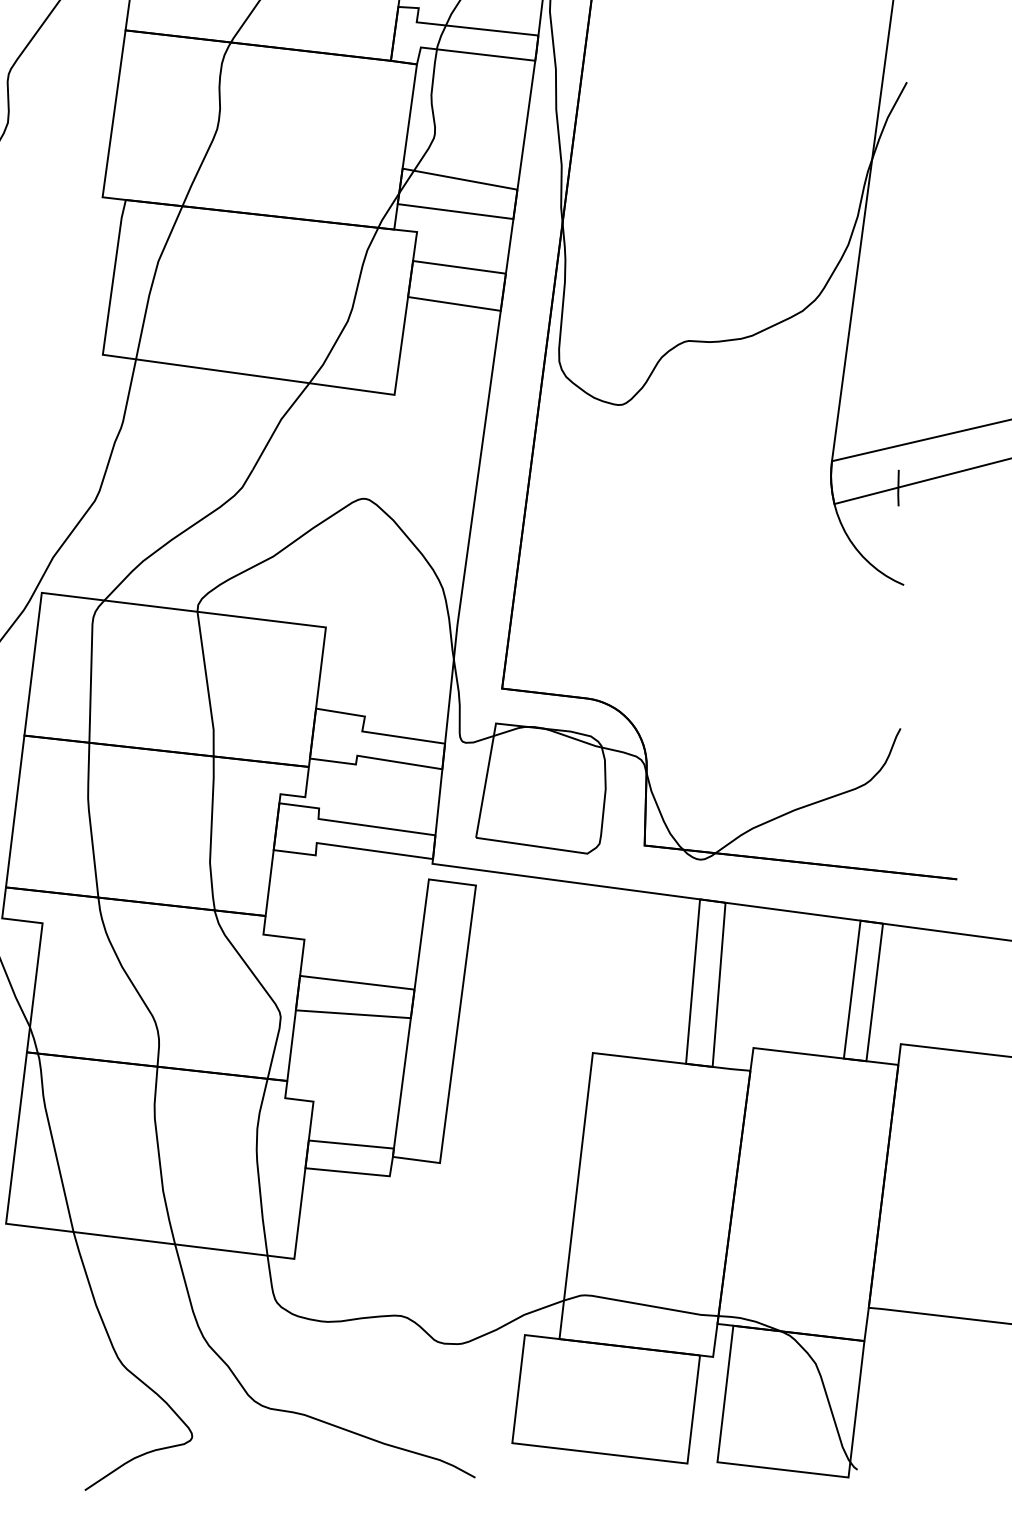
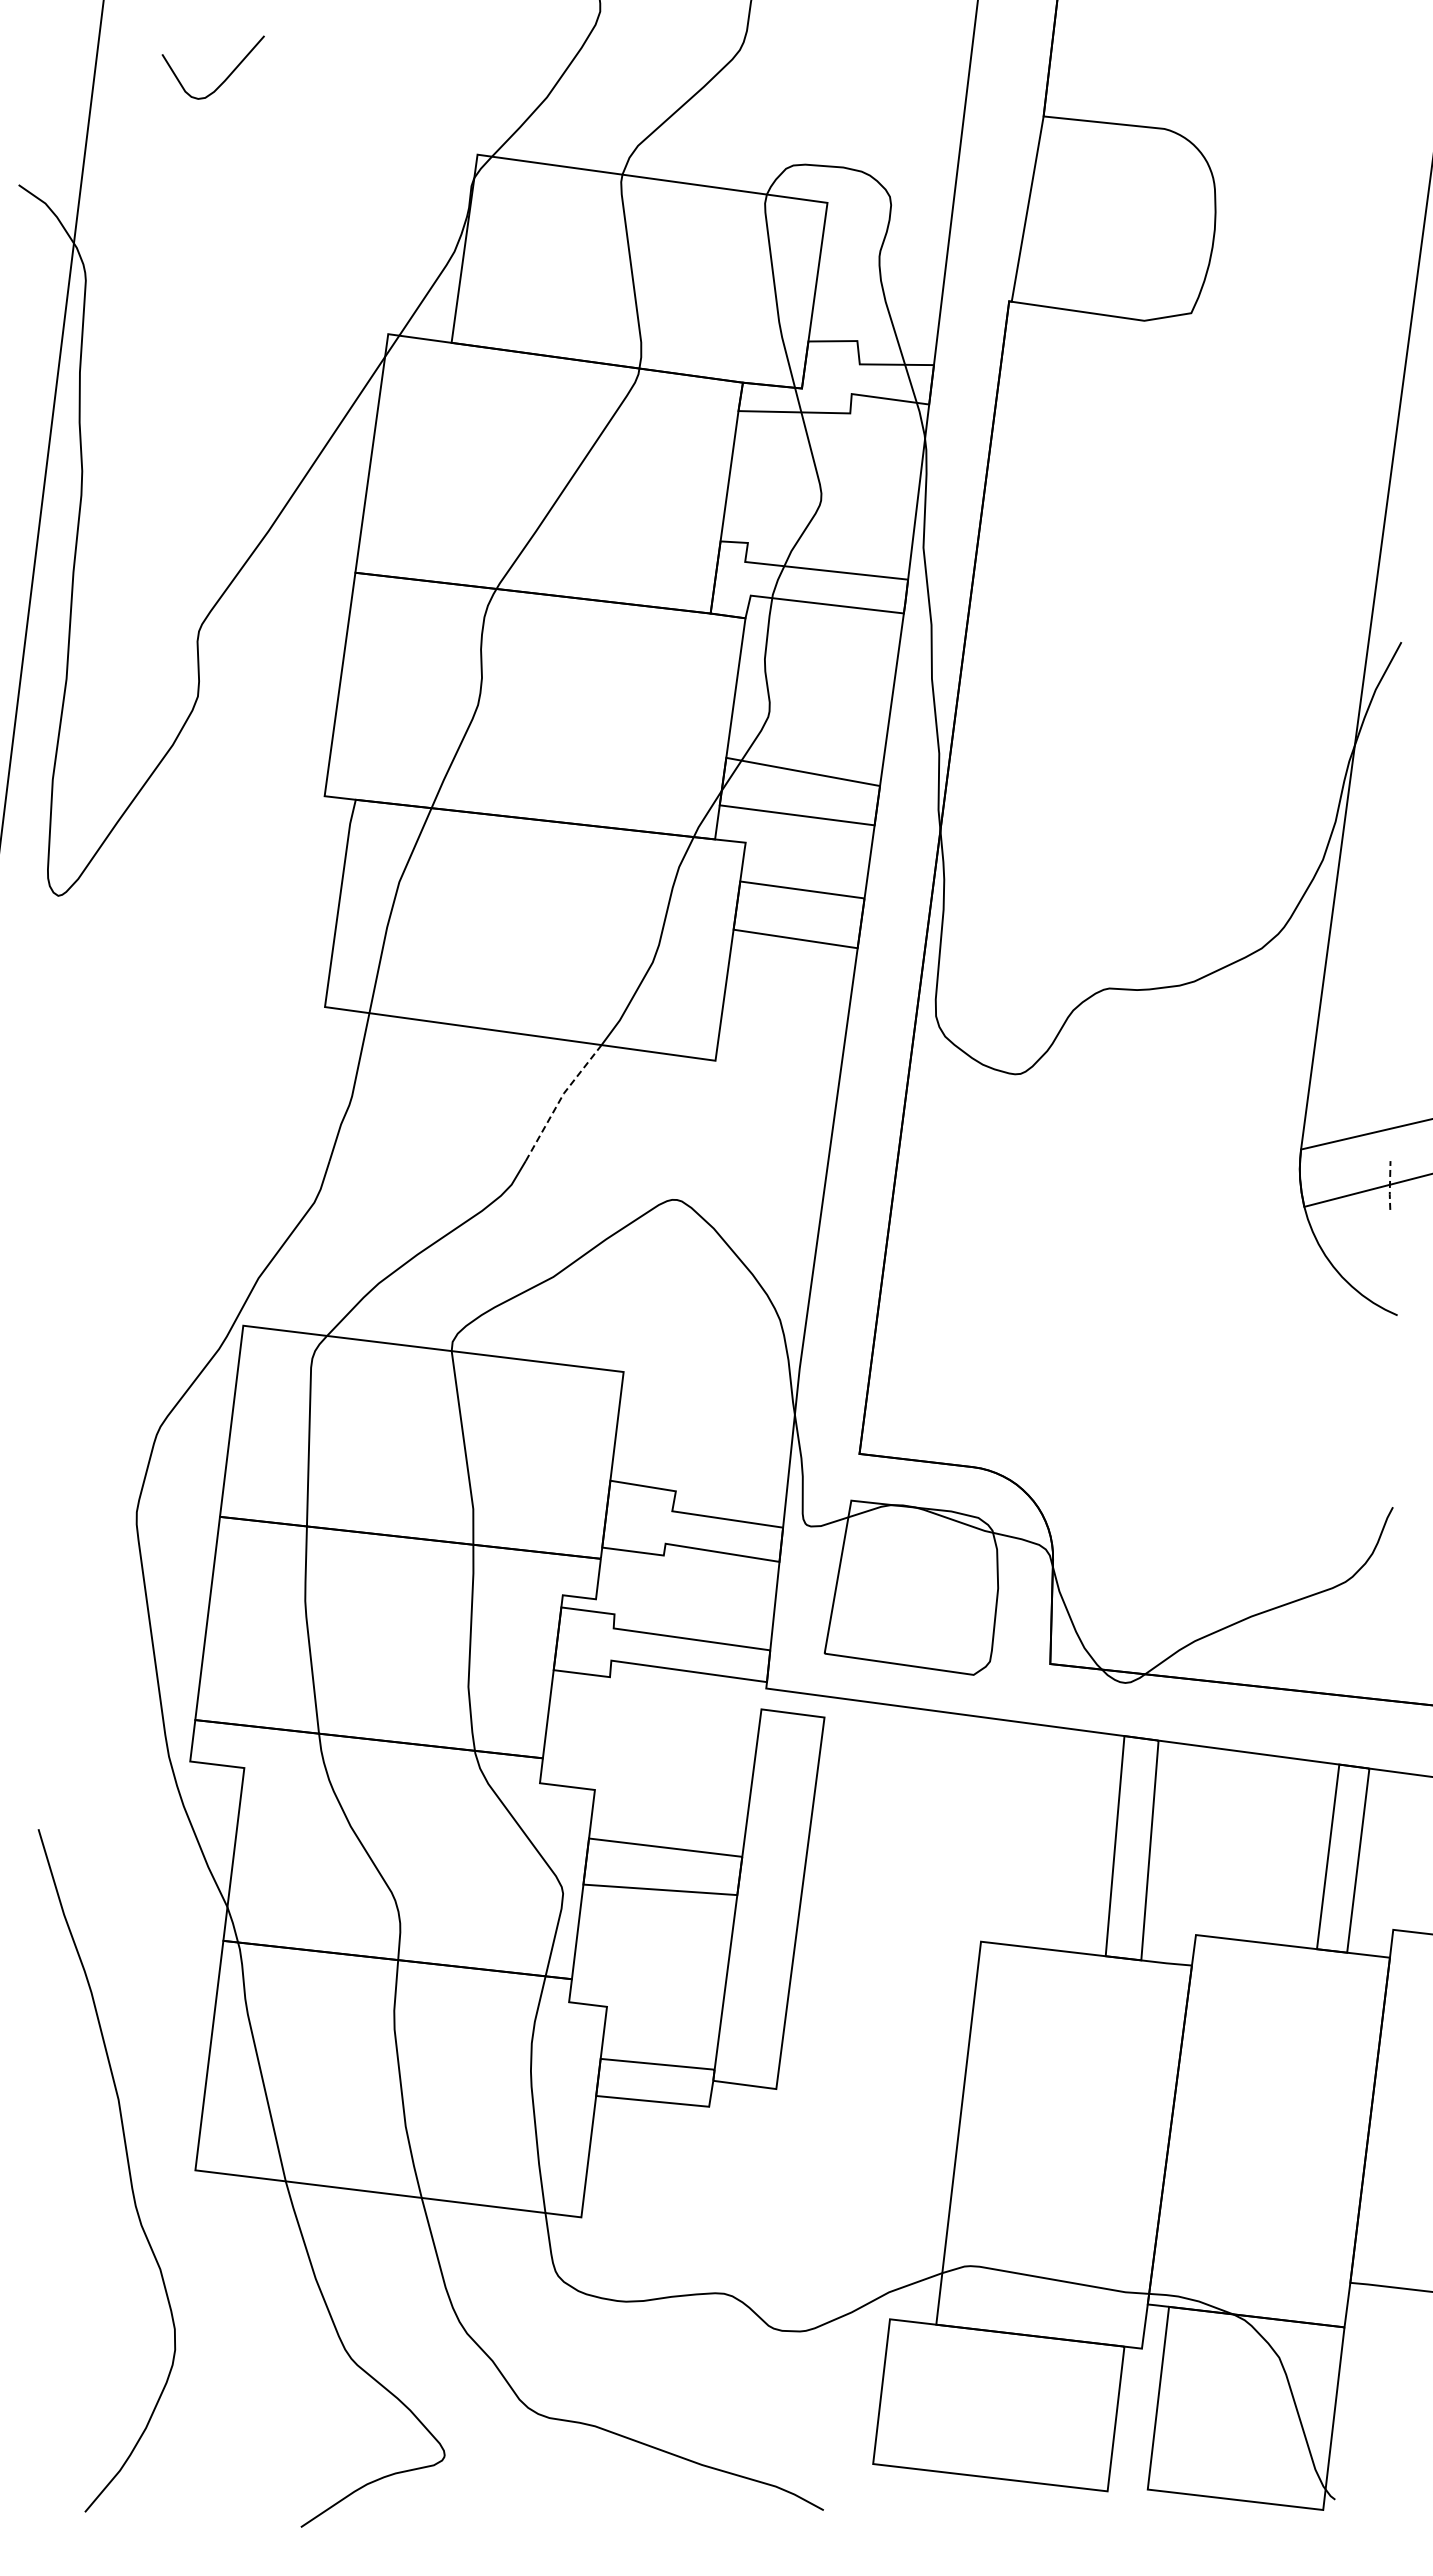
line: (278, 423) -> (560, 1099), solid -> dashed
line: (898, 488) -> (1389, 1185), solid -> dashed

